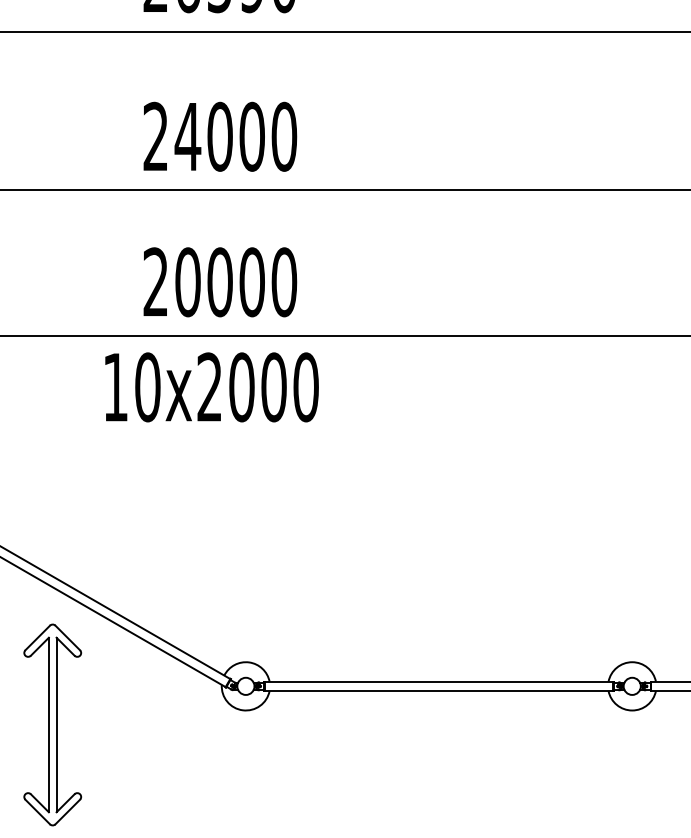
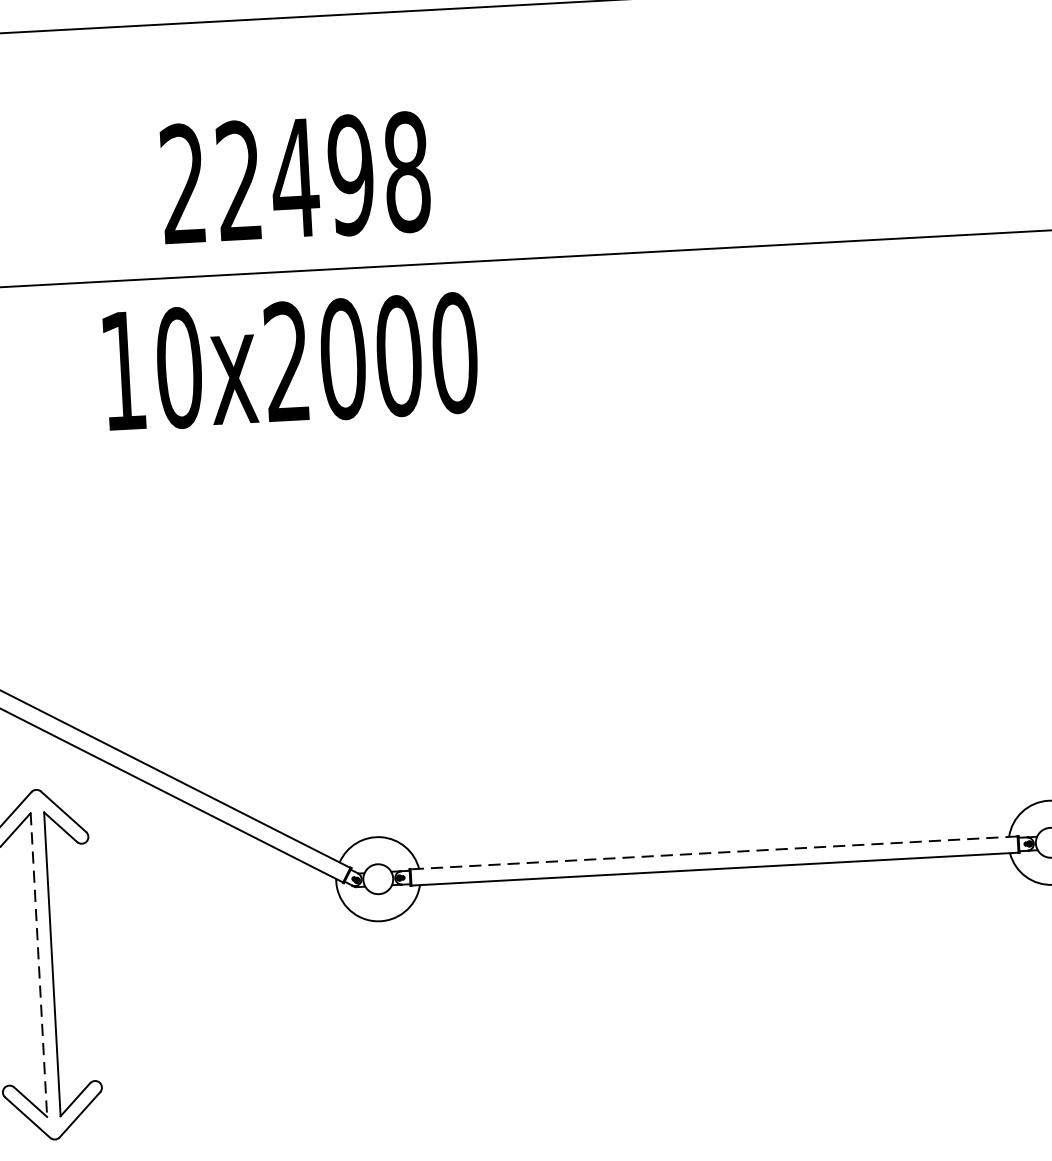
text: (236, 282) -> (323, 177), 20000 -> 22498
line: (438, 681) -> (713, 852), solid -> dashed
line: (48, 725) -> (38, 965), solid -> dashed

